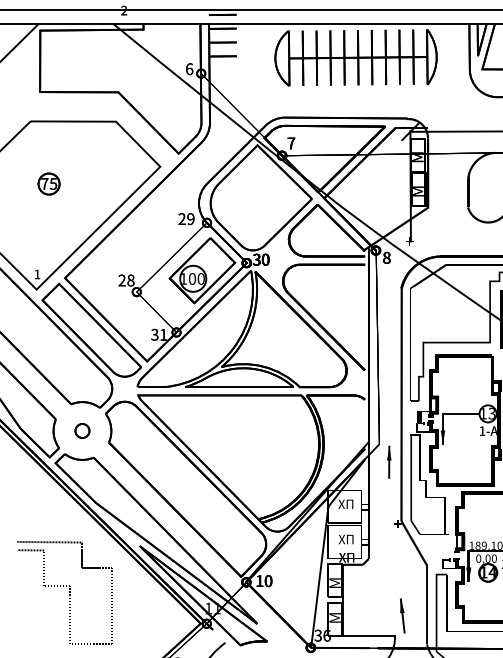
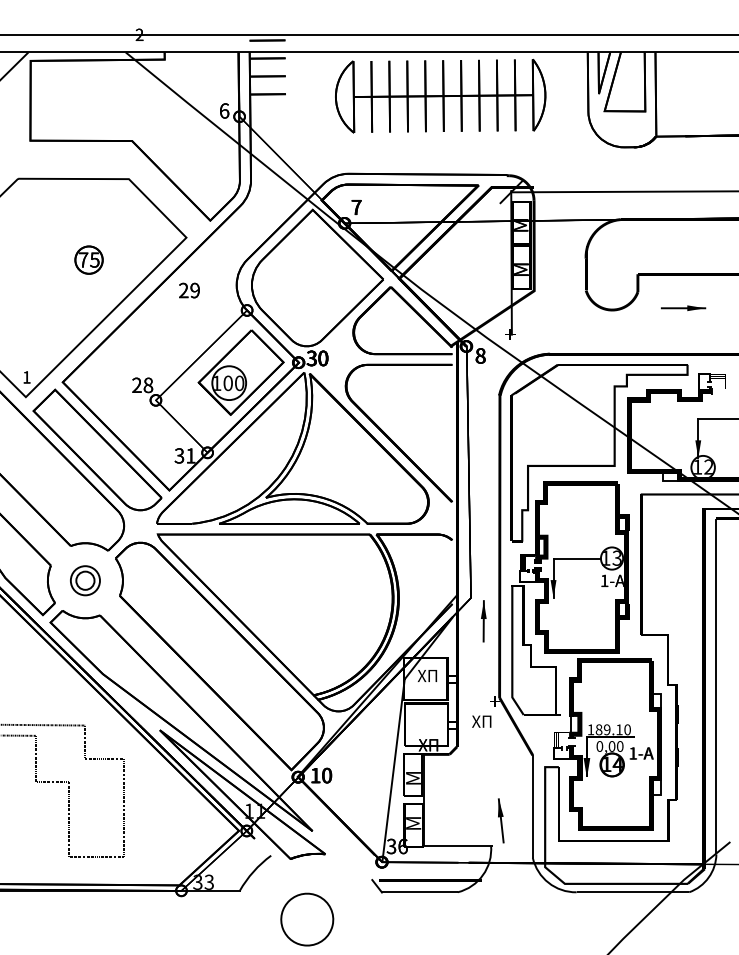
part: (48, 183) -> (88, 259), moved
text: (186, 219) -> (189, 290), moved
circle: (82, 430) -> (85, 580), size x1.6
text: (345, 539) -> (481, 721), moved

